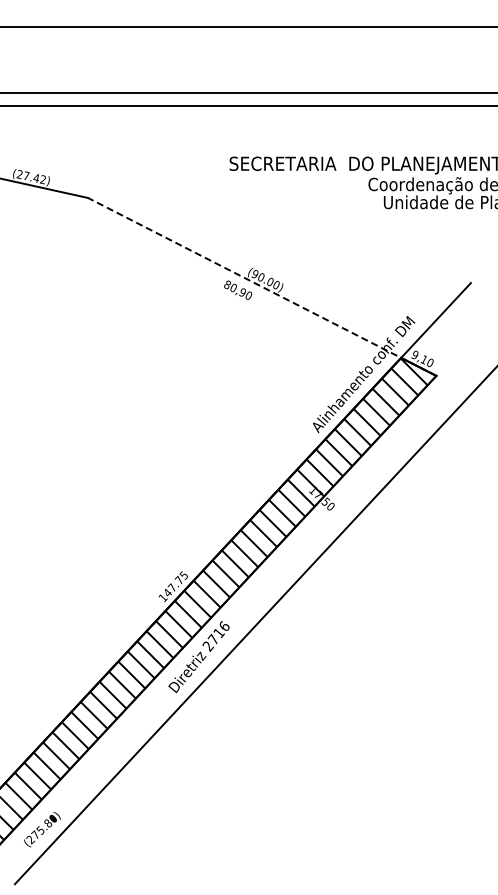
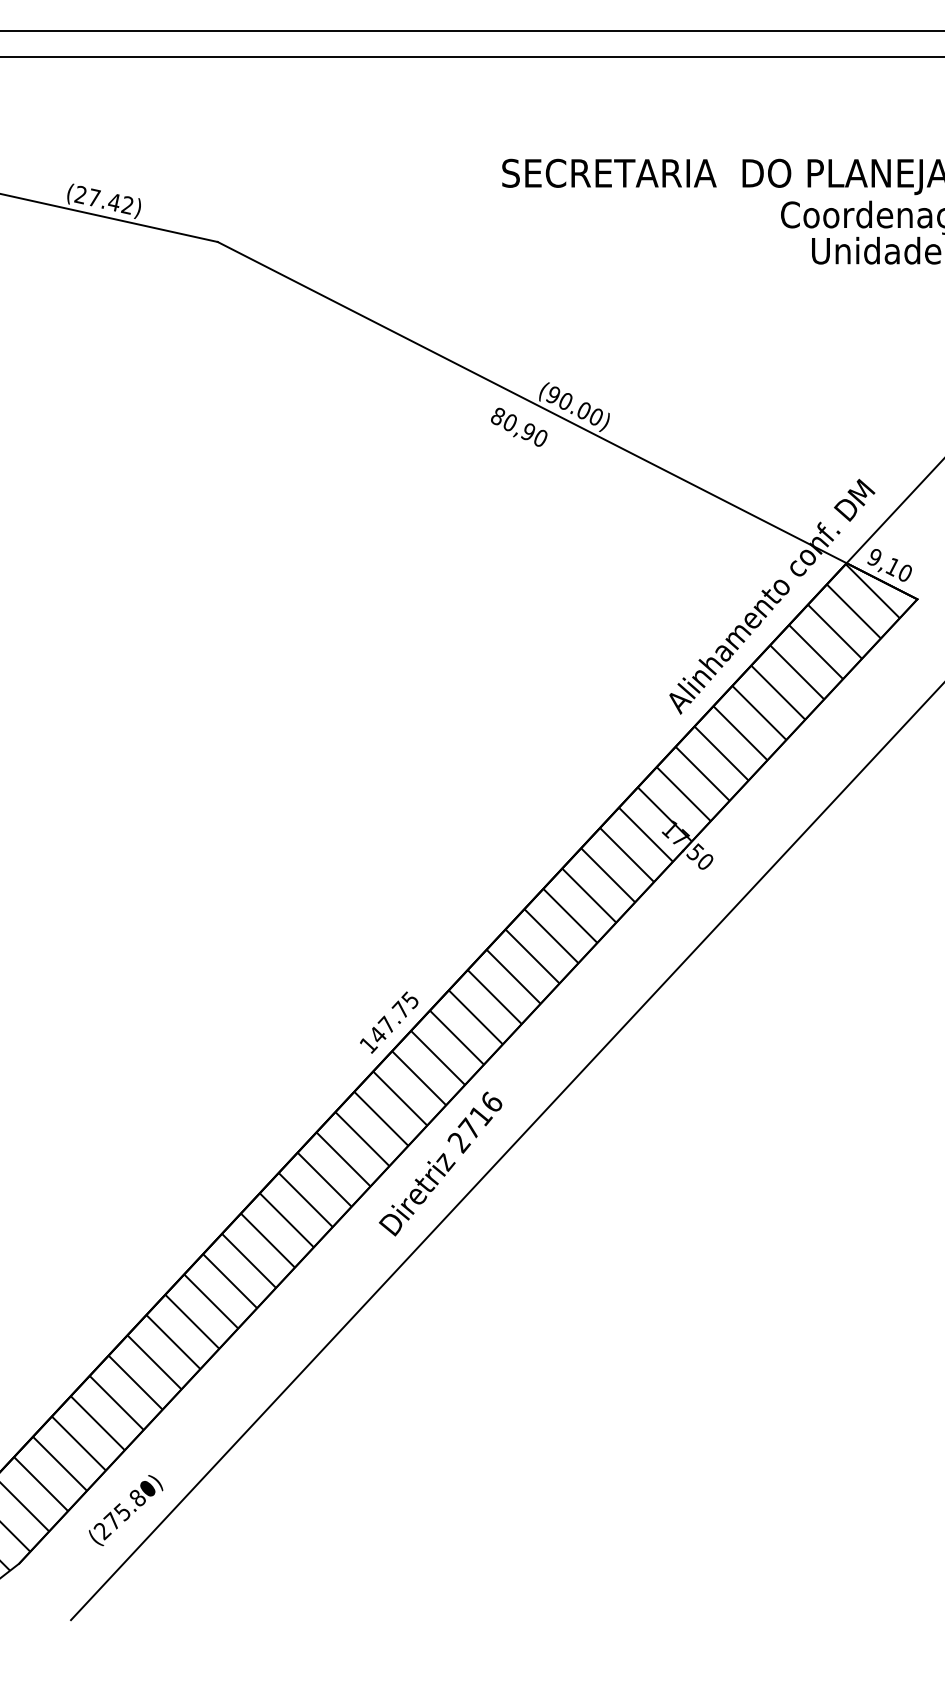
line: (262, 286) -> (568, 419), dashed -> solid

